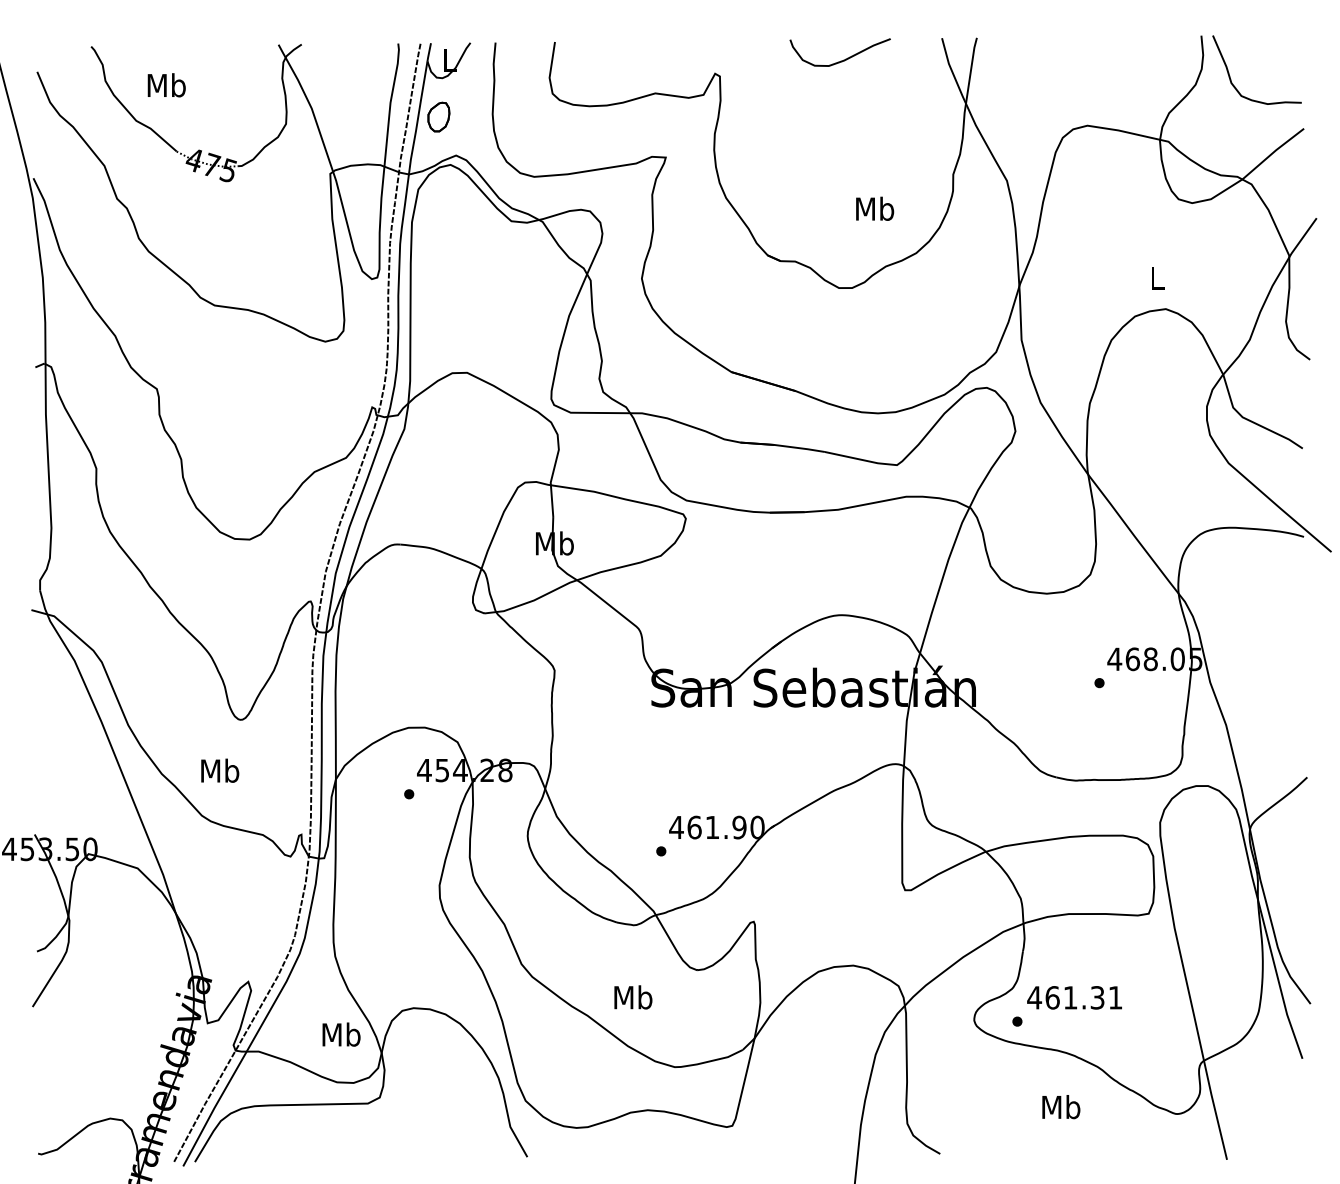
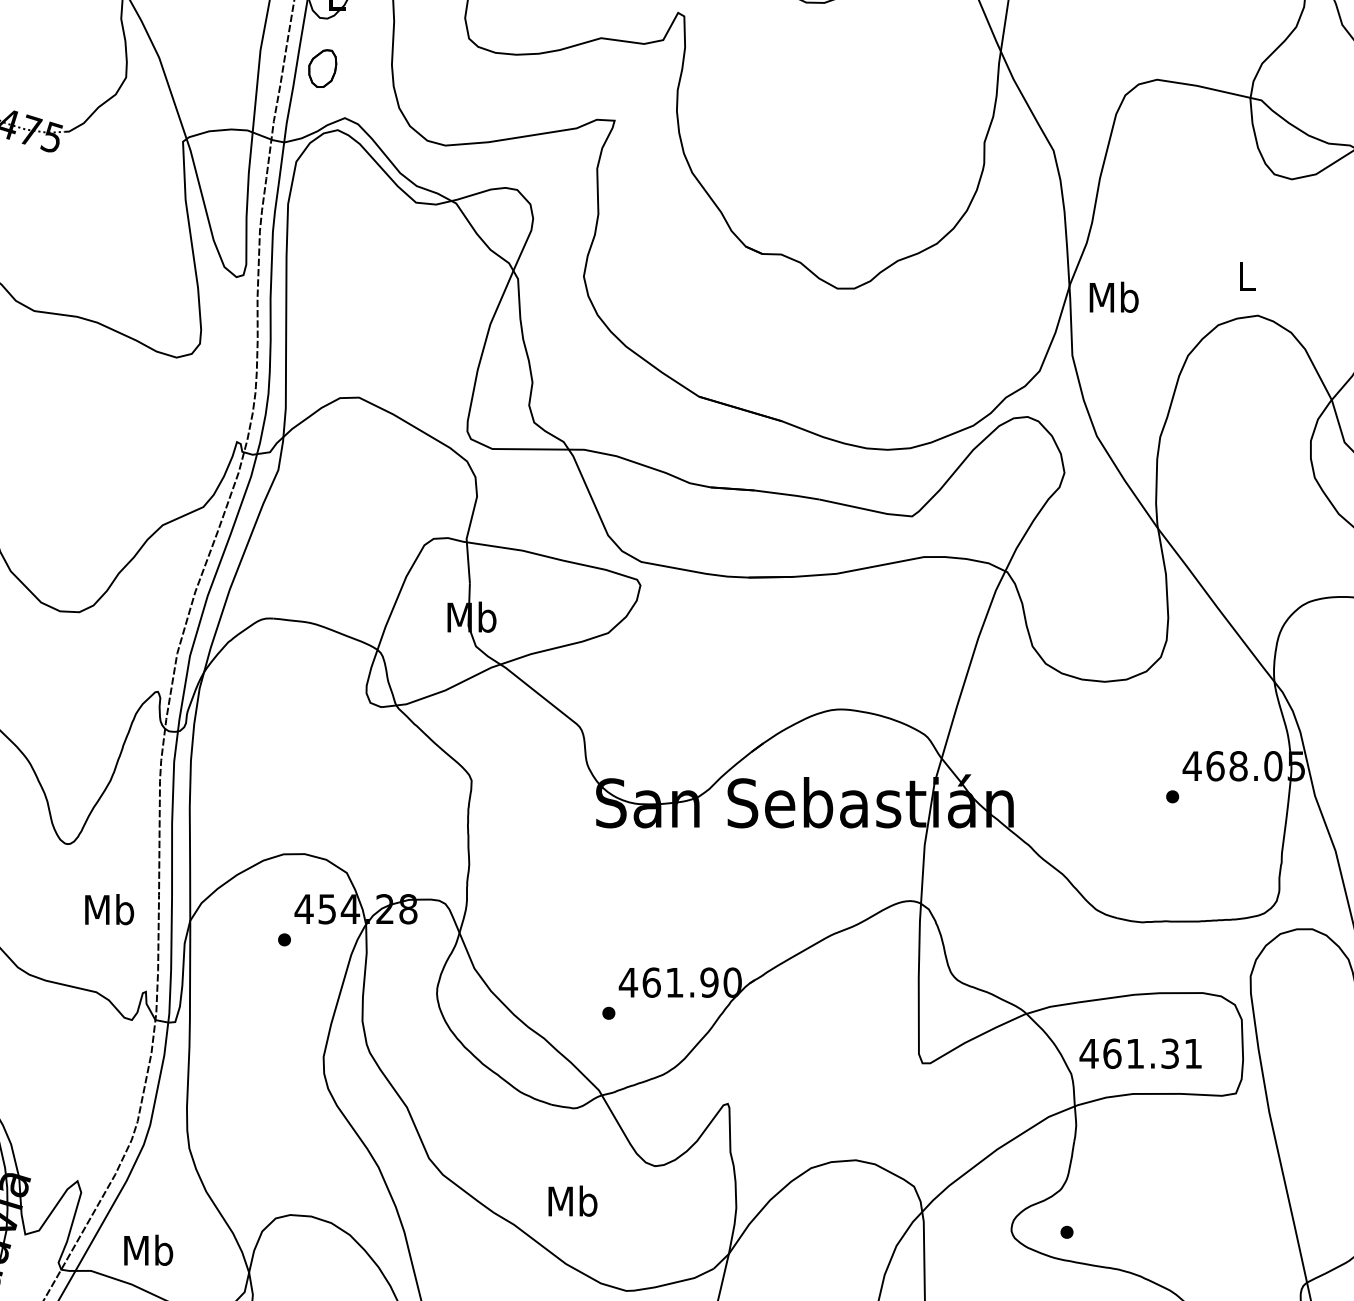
text: (875, 208) -> (1114, 296), moved
text: (220, 770) -> (109, 909), moved
text: (1074, 997) -> (1140, 1053), moved
text: (341, 1034) -> (148, 1250), moved

